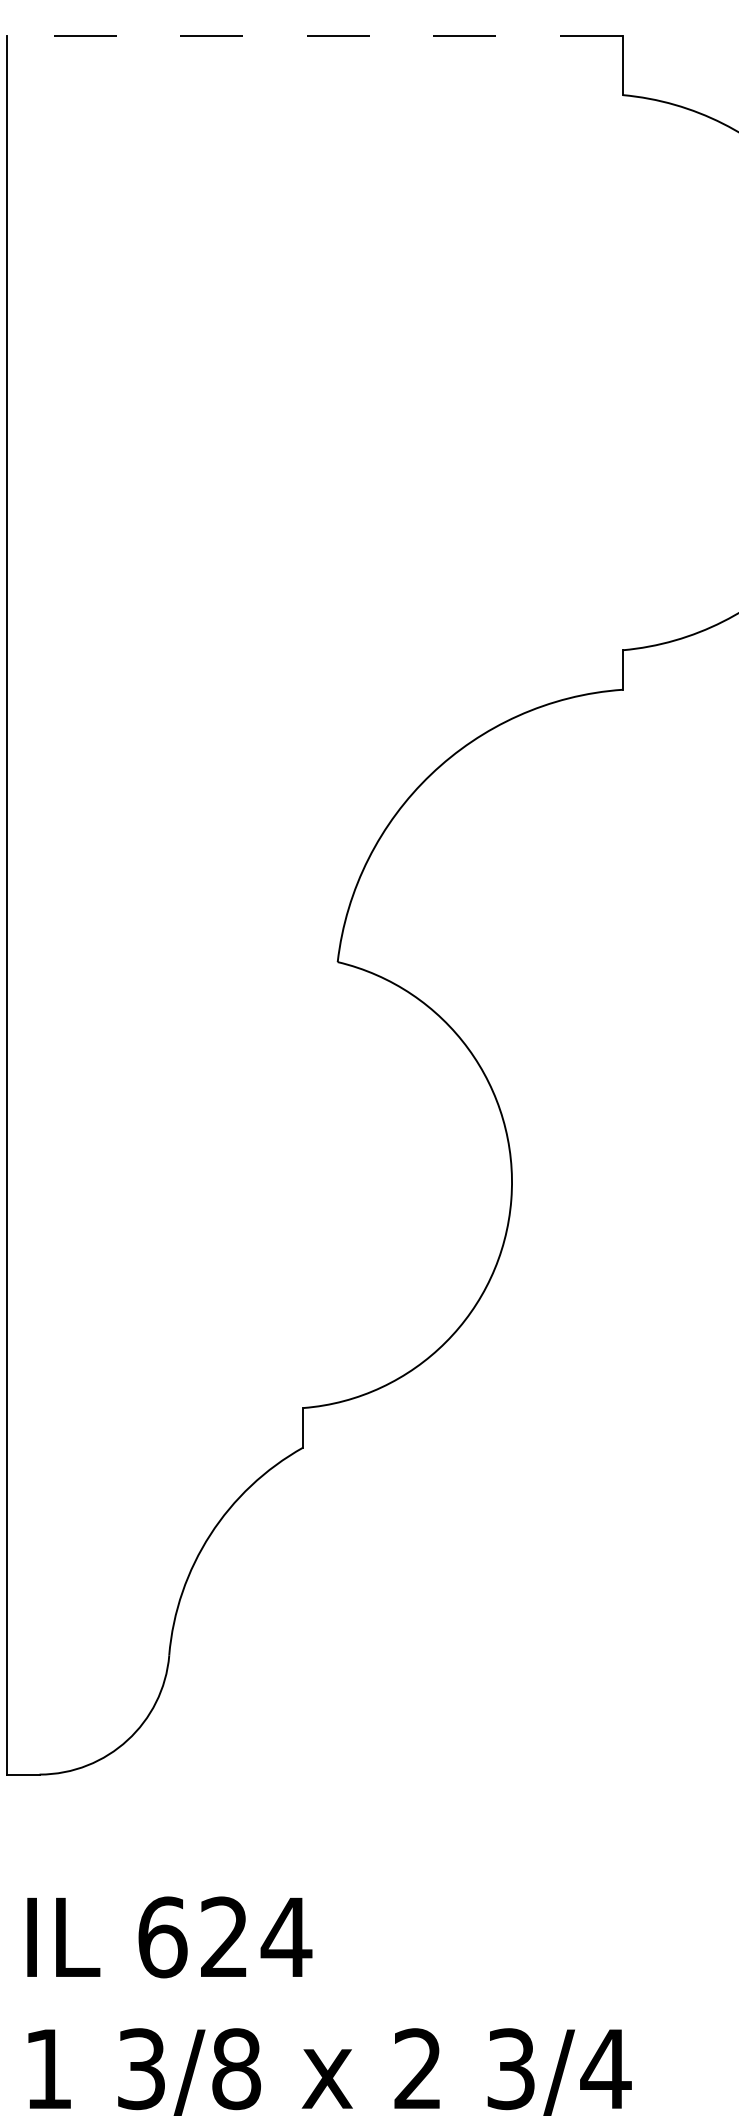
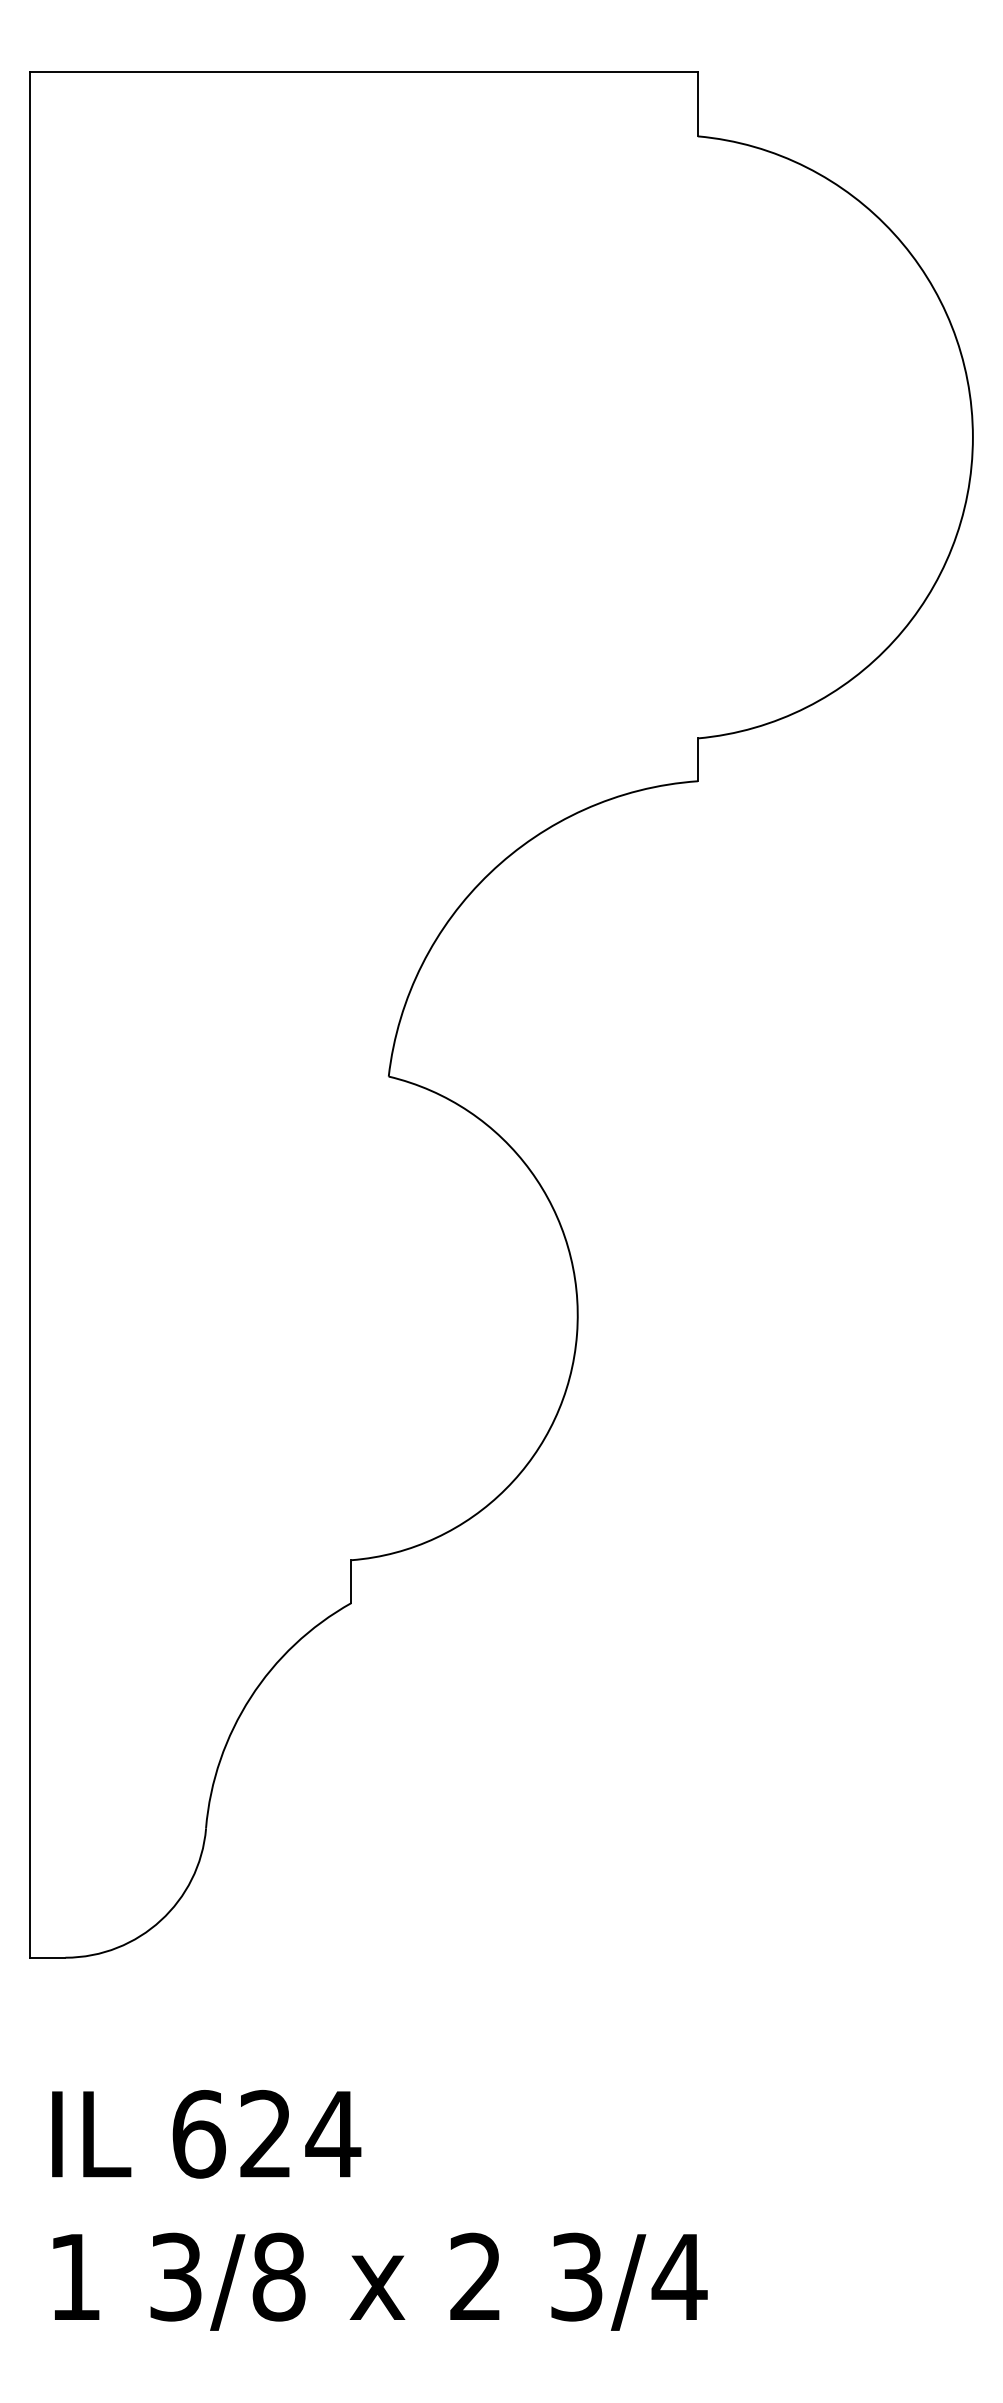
line: (314, 36) -> (363, 72), dashed -> solid

